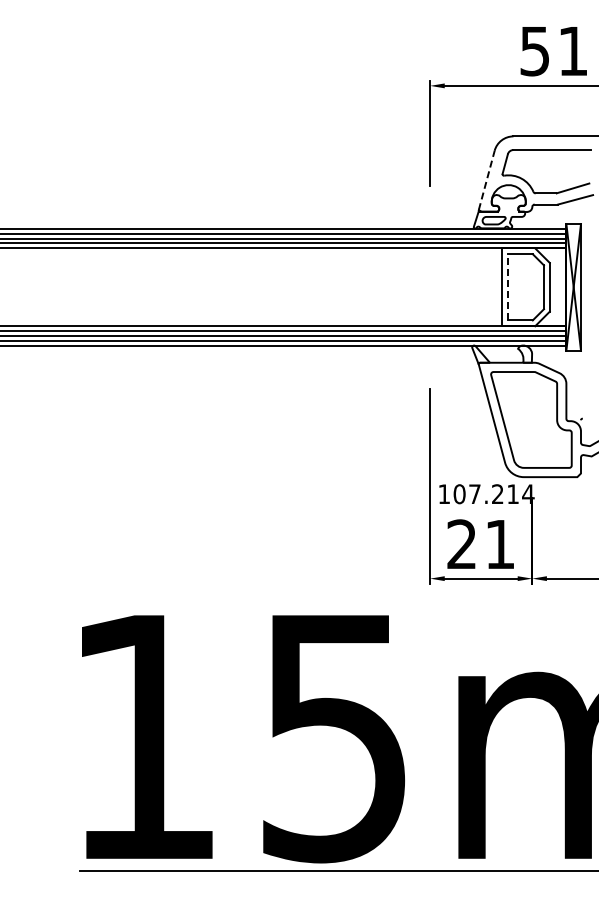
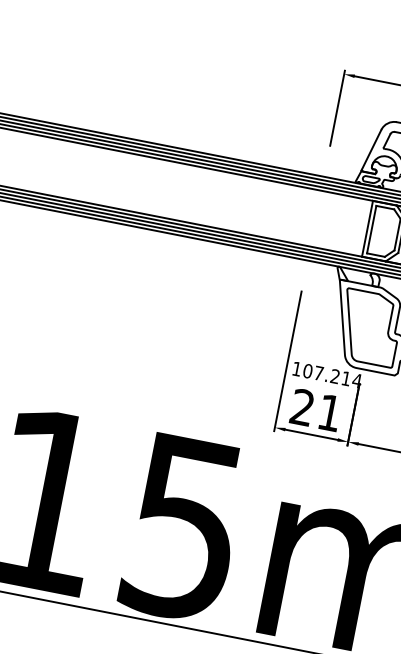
line: (486, 180) -> (371, 150), dashed -> solid
line: (507, 286) -> (371, 228), dashed -> solid

